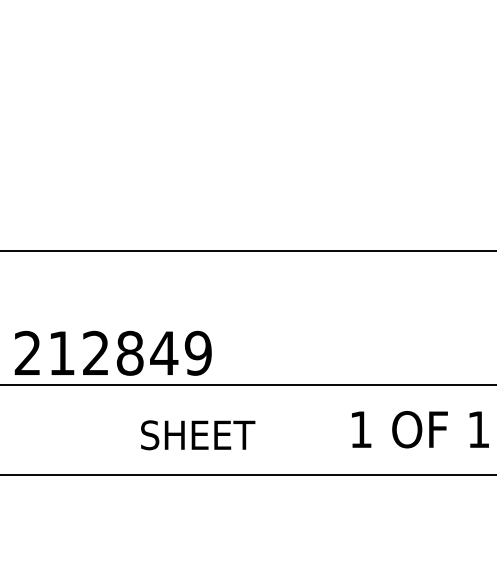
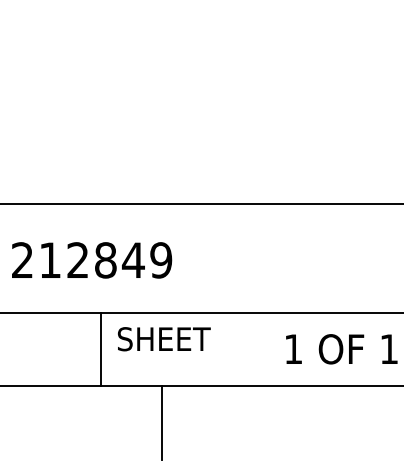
text: (112, 352) -> (91, 259), moved
line: (124, 429) -> (101, 349), added
text: (198, 435) -> (164, 339), moved
line: (198, 520) -> (161, 423), added

